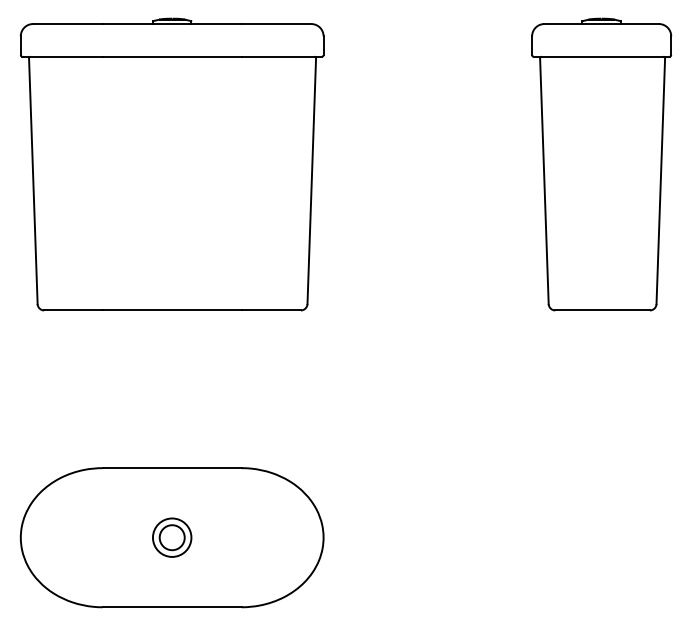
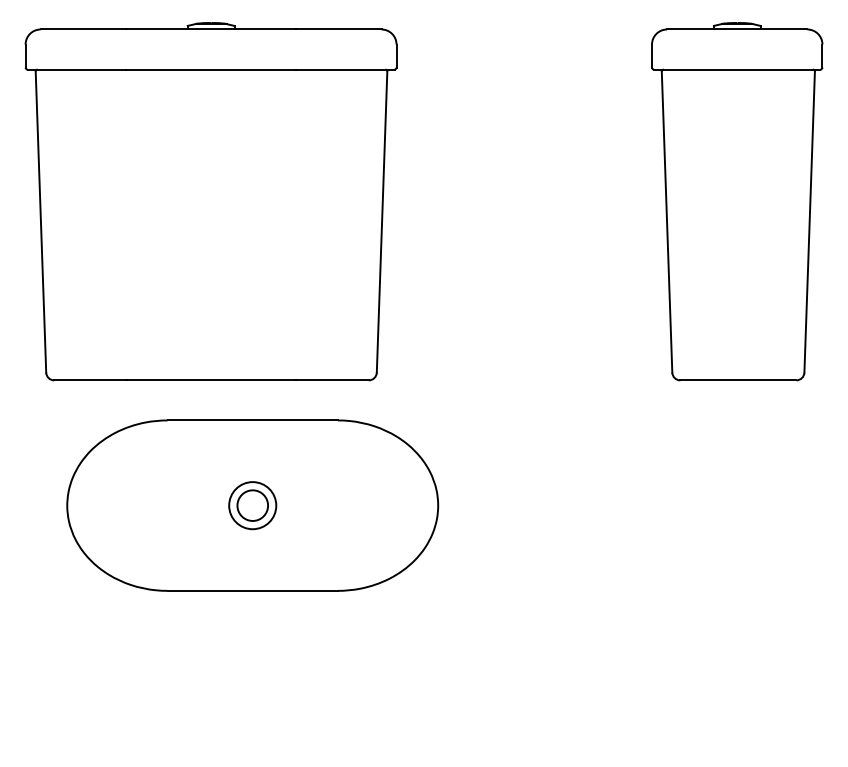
part: (171, 537) -> (251, 505), moved

